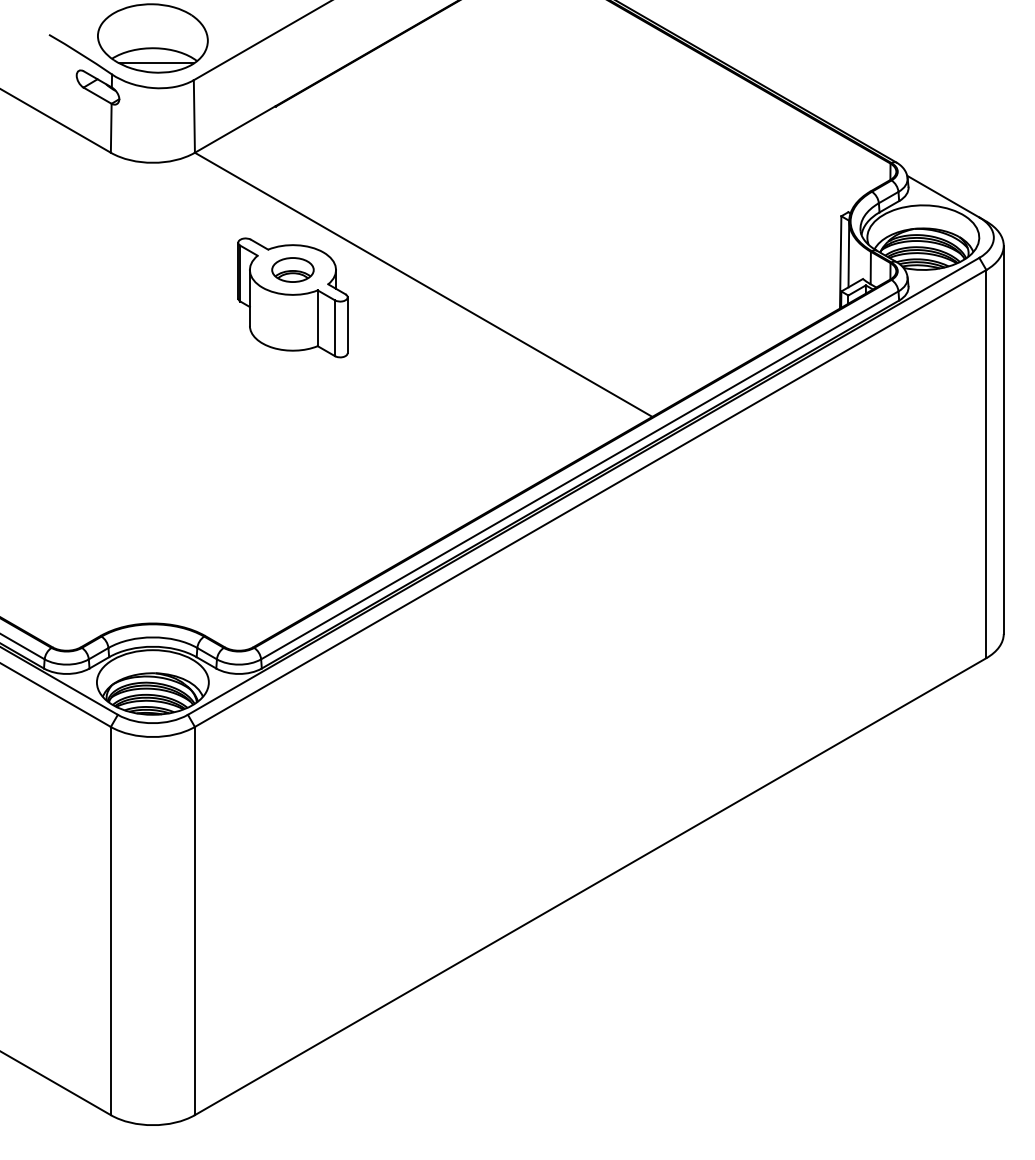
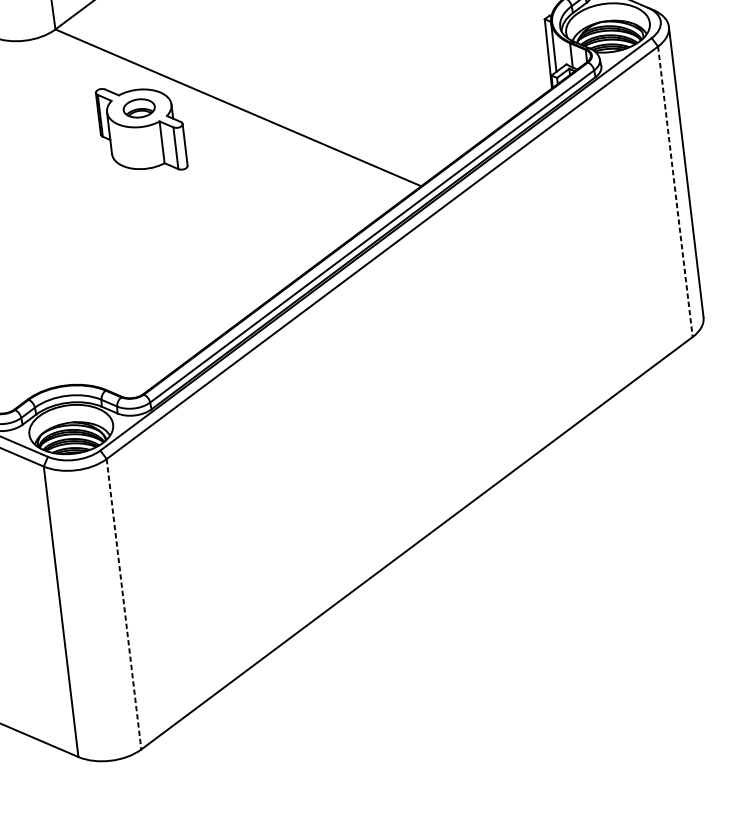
line: (986, 464) -> (675, 192), solid -> dashed
line: (194, 921) -> (123, 604), solid -> dashed

